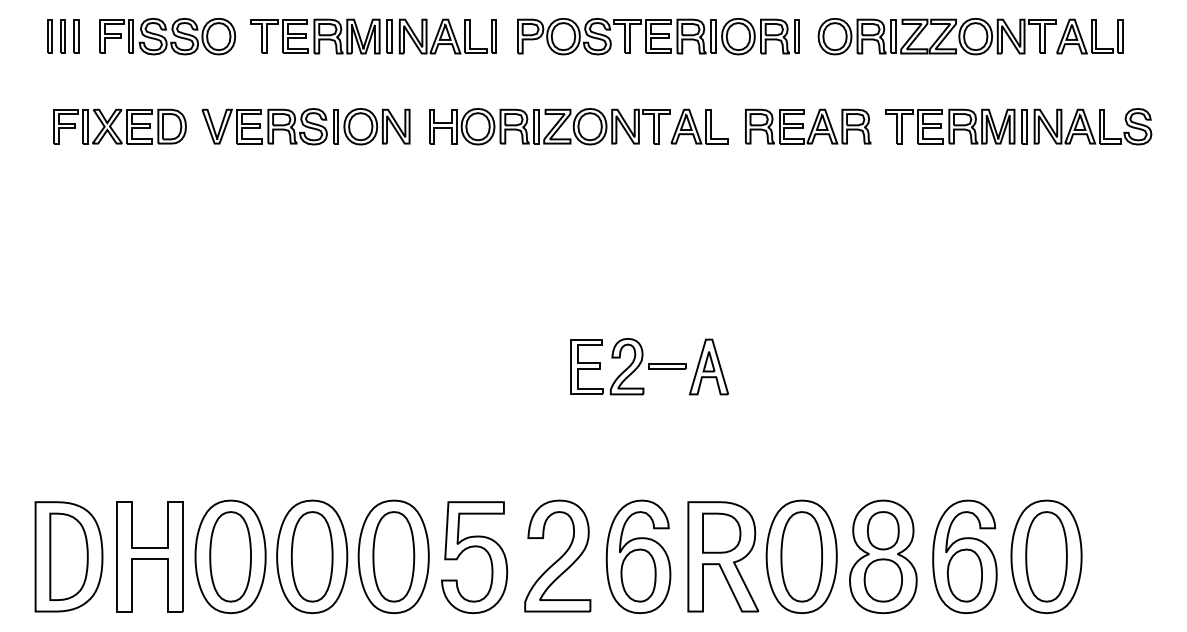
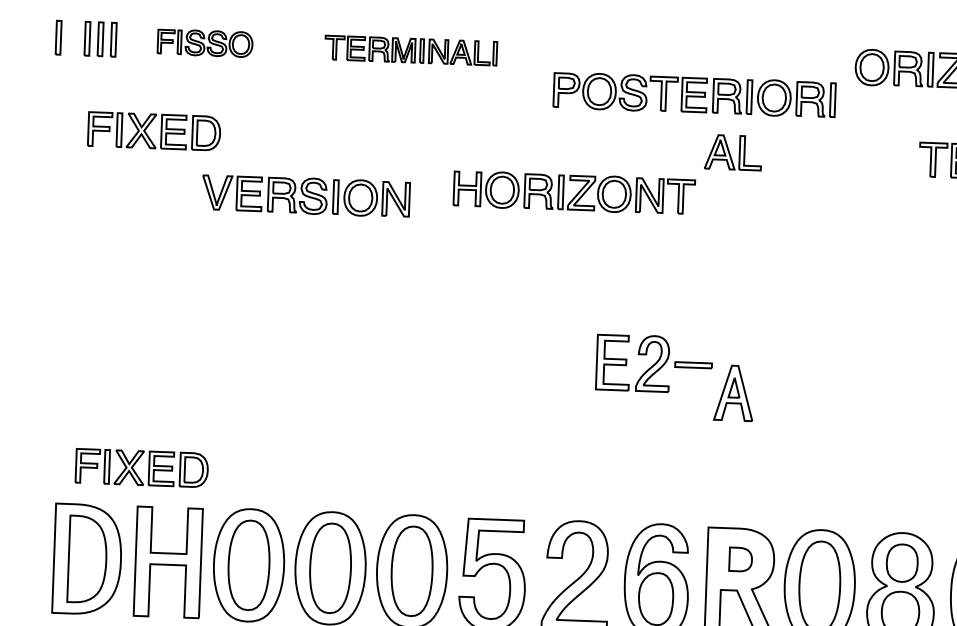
part: (20, 36) -> (58, 37), added
part: (167, 36) -> (205, 43), size x0.7
part: (373, 36) -> (410, 50), size x0.7
part: (658, 36) -> (694, 94), moved
part: (305, 126) -> (305, 195), moved
part: (549, 126) -> (573, 192), moved
part: (808, 126) -> (842, 156), removed
part: (628, 366) -> (654, 363), moved
part: (113, 460) -> (135, 464), added
part: (721, 532) -> (740, 558), size x0.6

